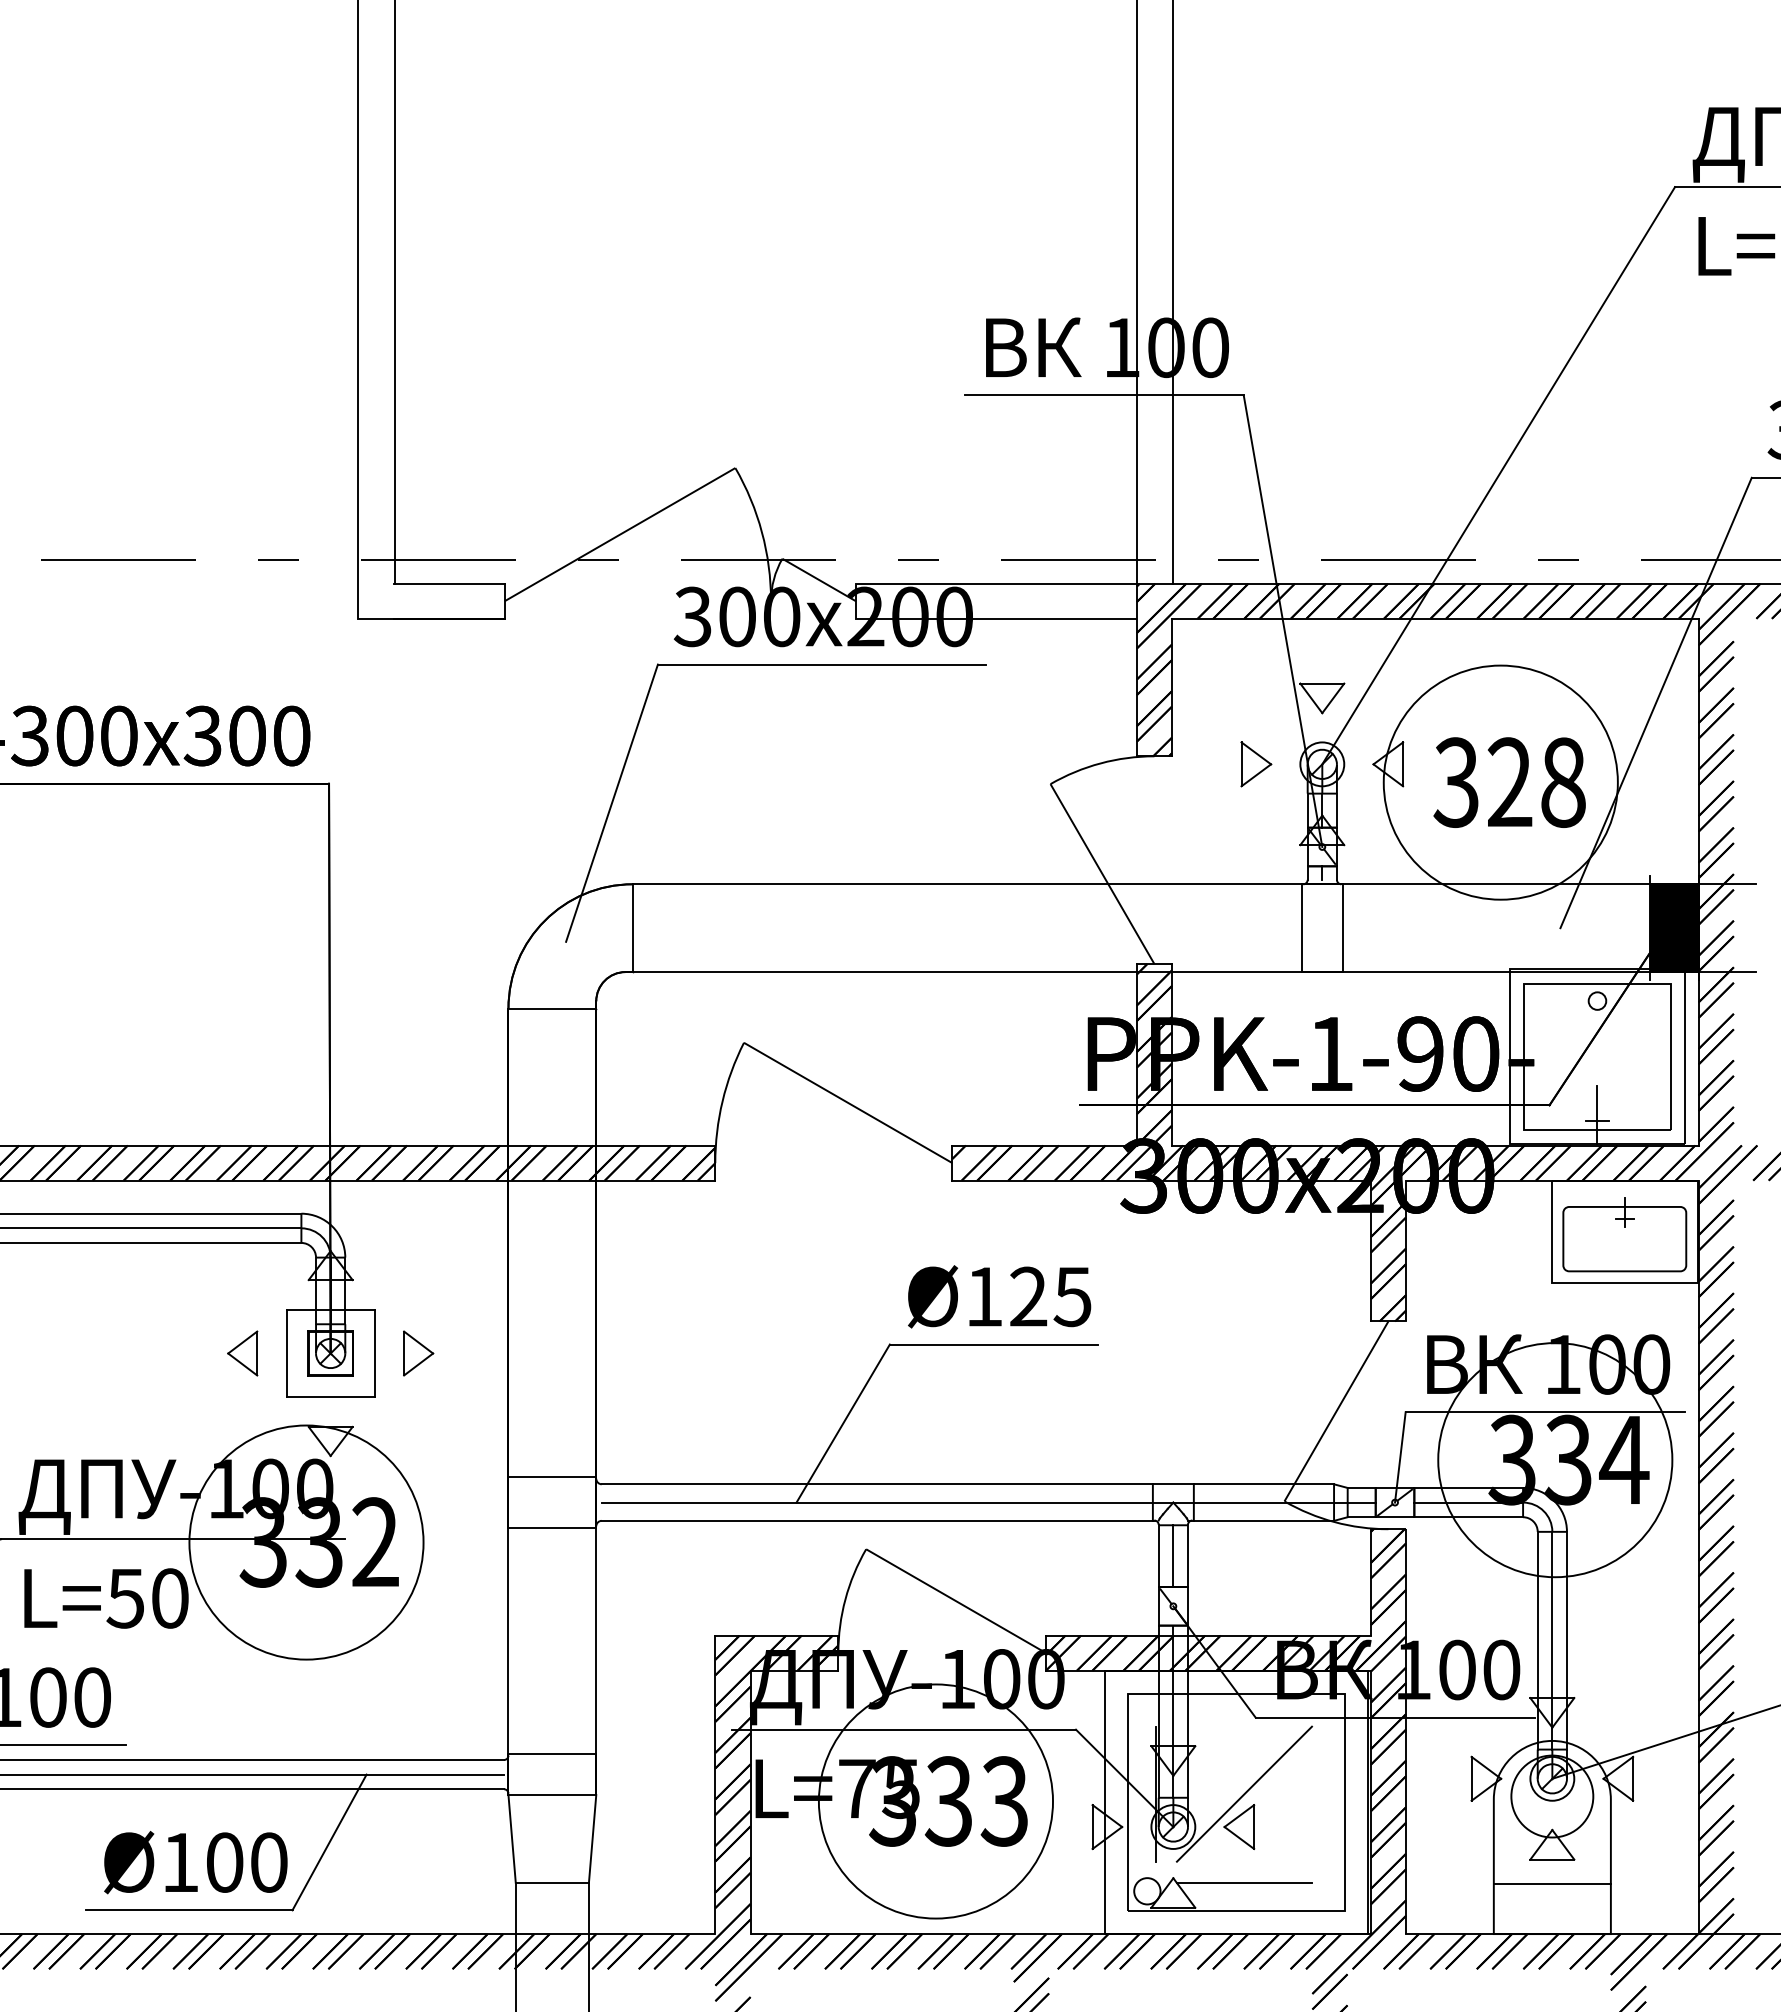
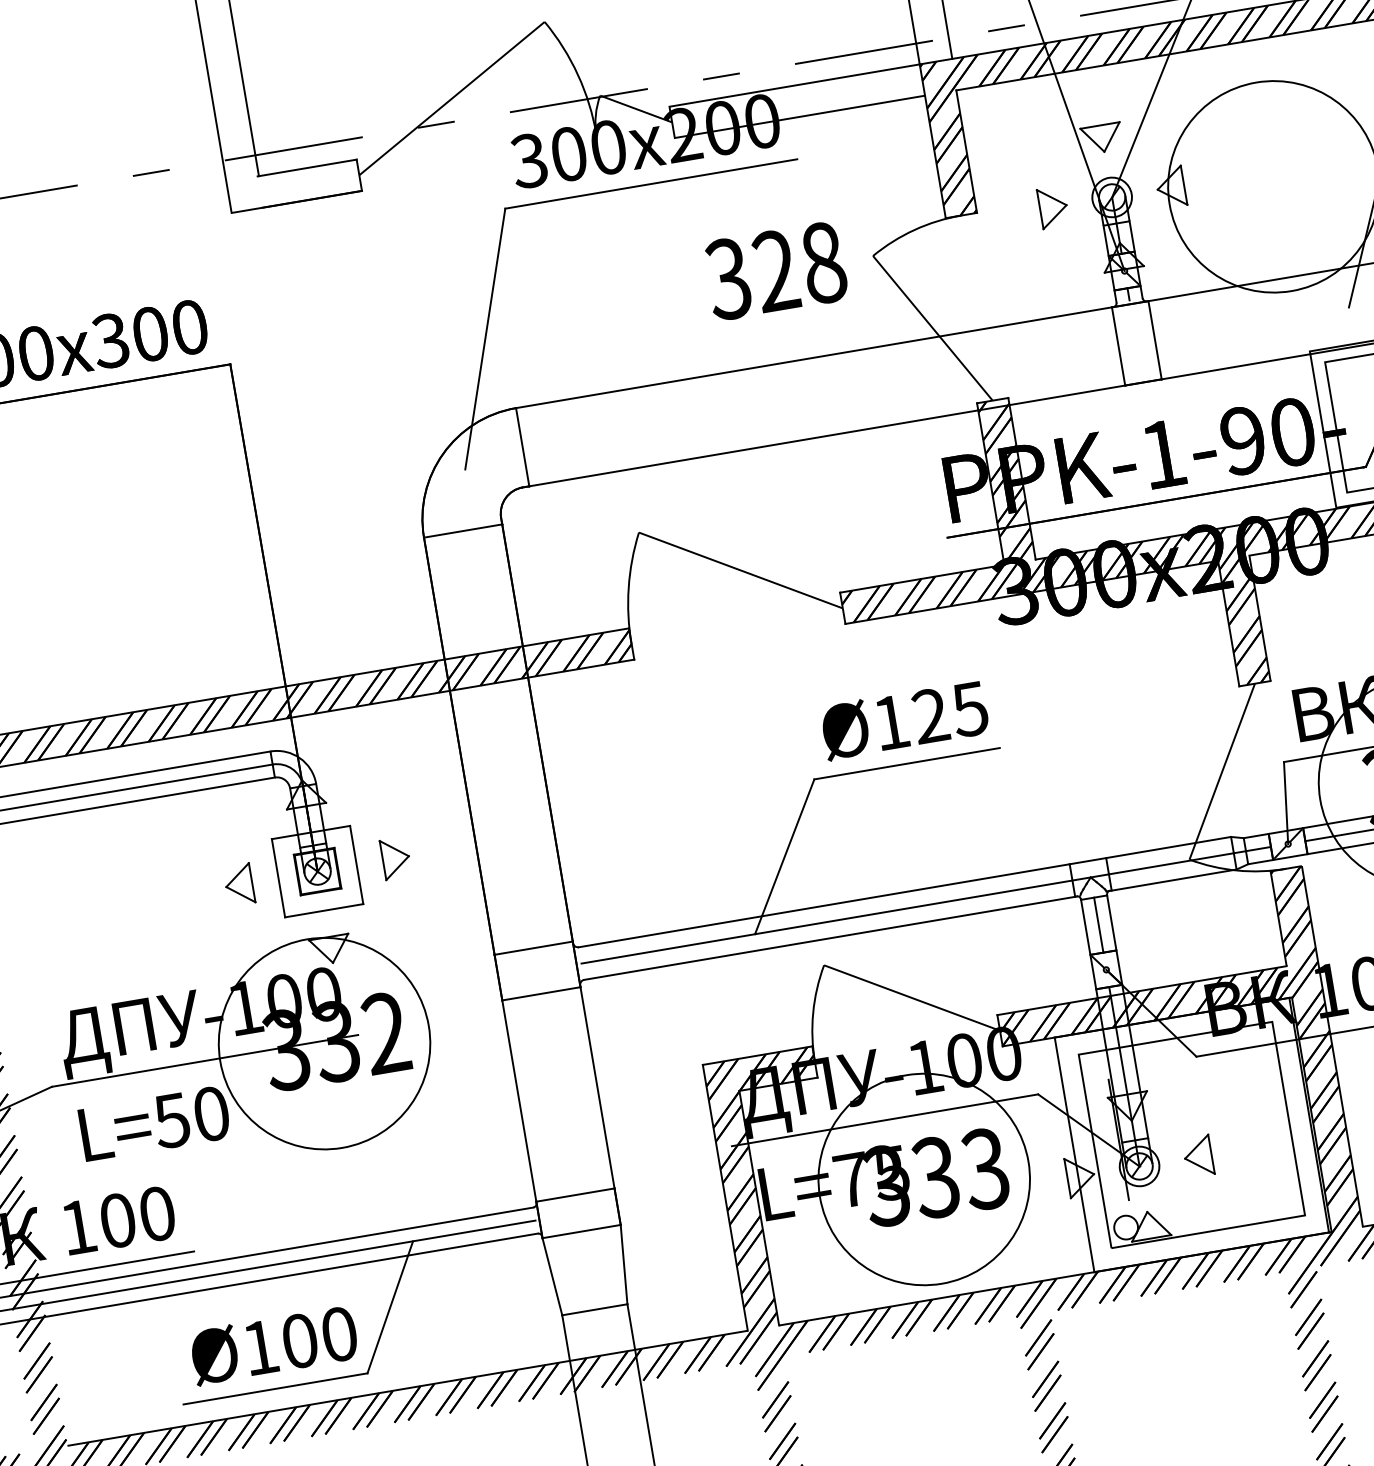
text: (1509, 782) -> (775, 270), moved
line: (1243, 1793) -> (1197, 1126), removed
line: (1243, 1883) -> (1210, 1206), removed

